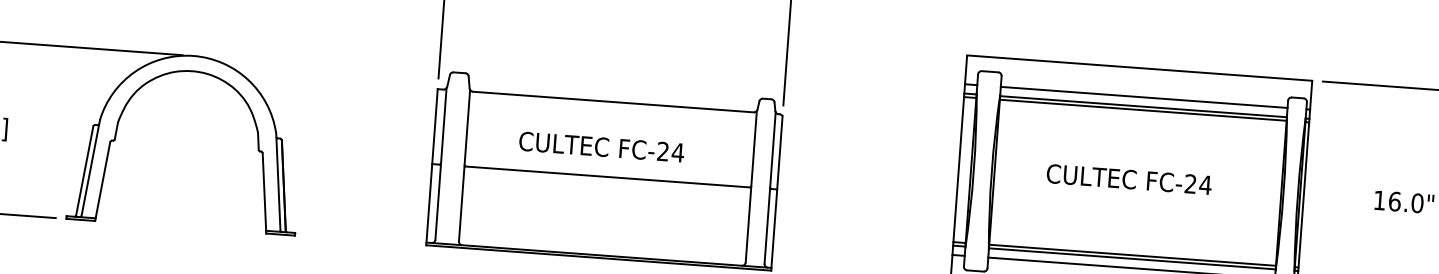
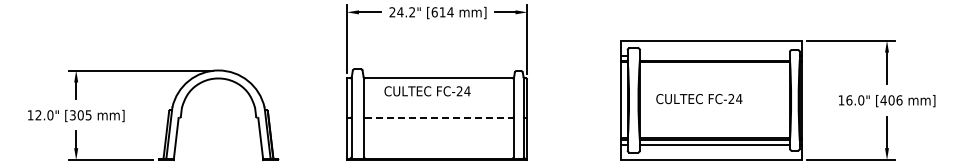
line: (1143, 96) -> (714, 55), removed
text: (601, 147) -> (427, 91), moved
line: (609, 176) -> (439, 117), solid -> dashed
text: (1129, 180) -> (699, 99), moved

